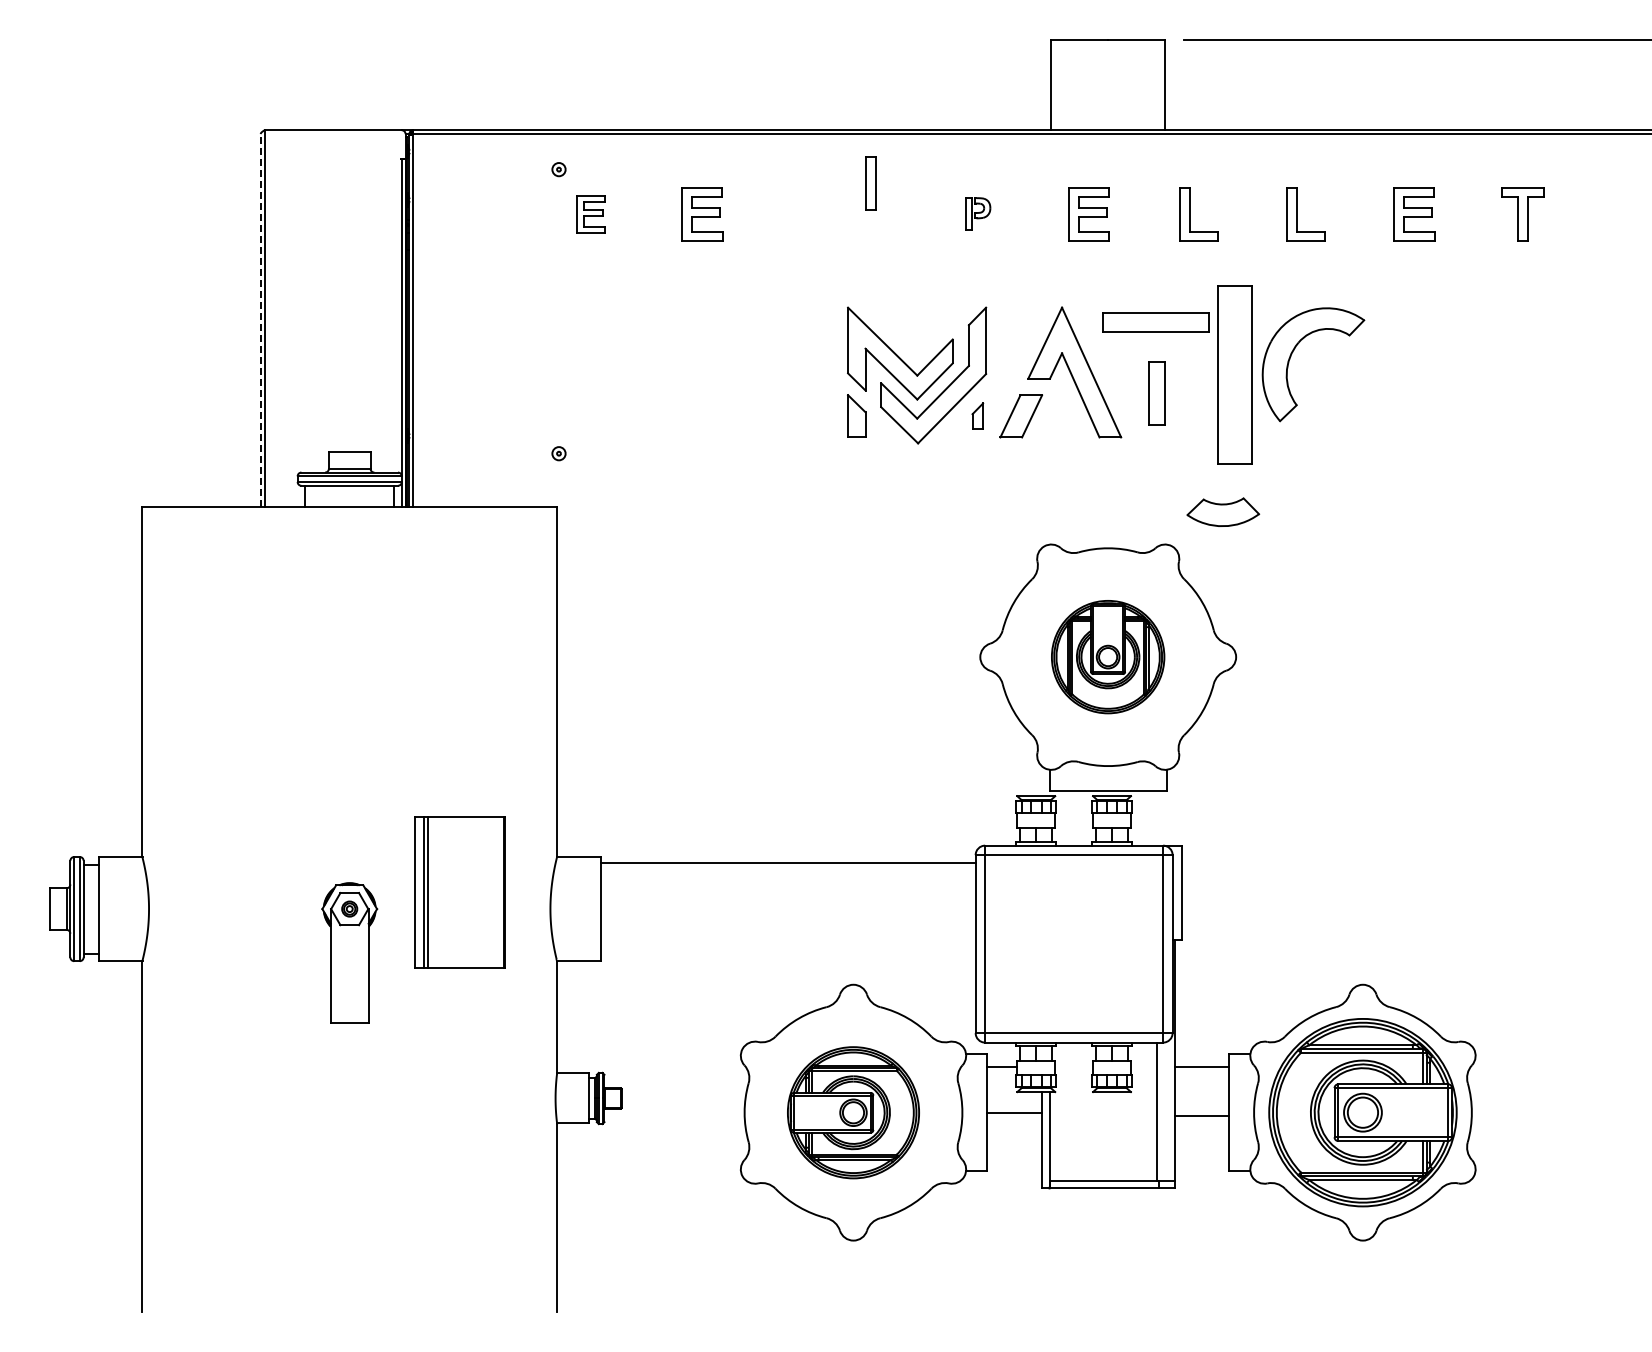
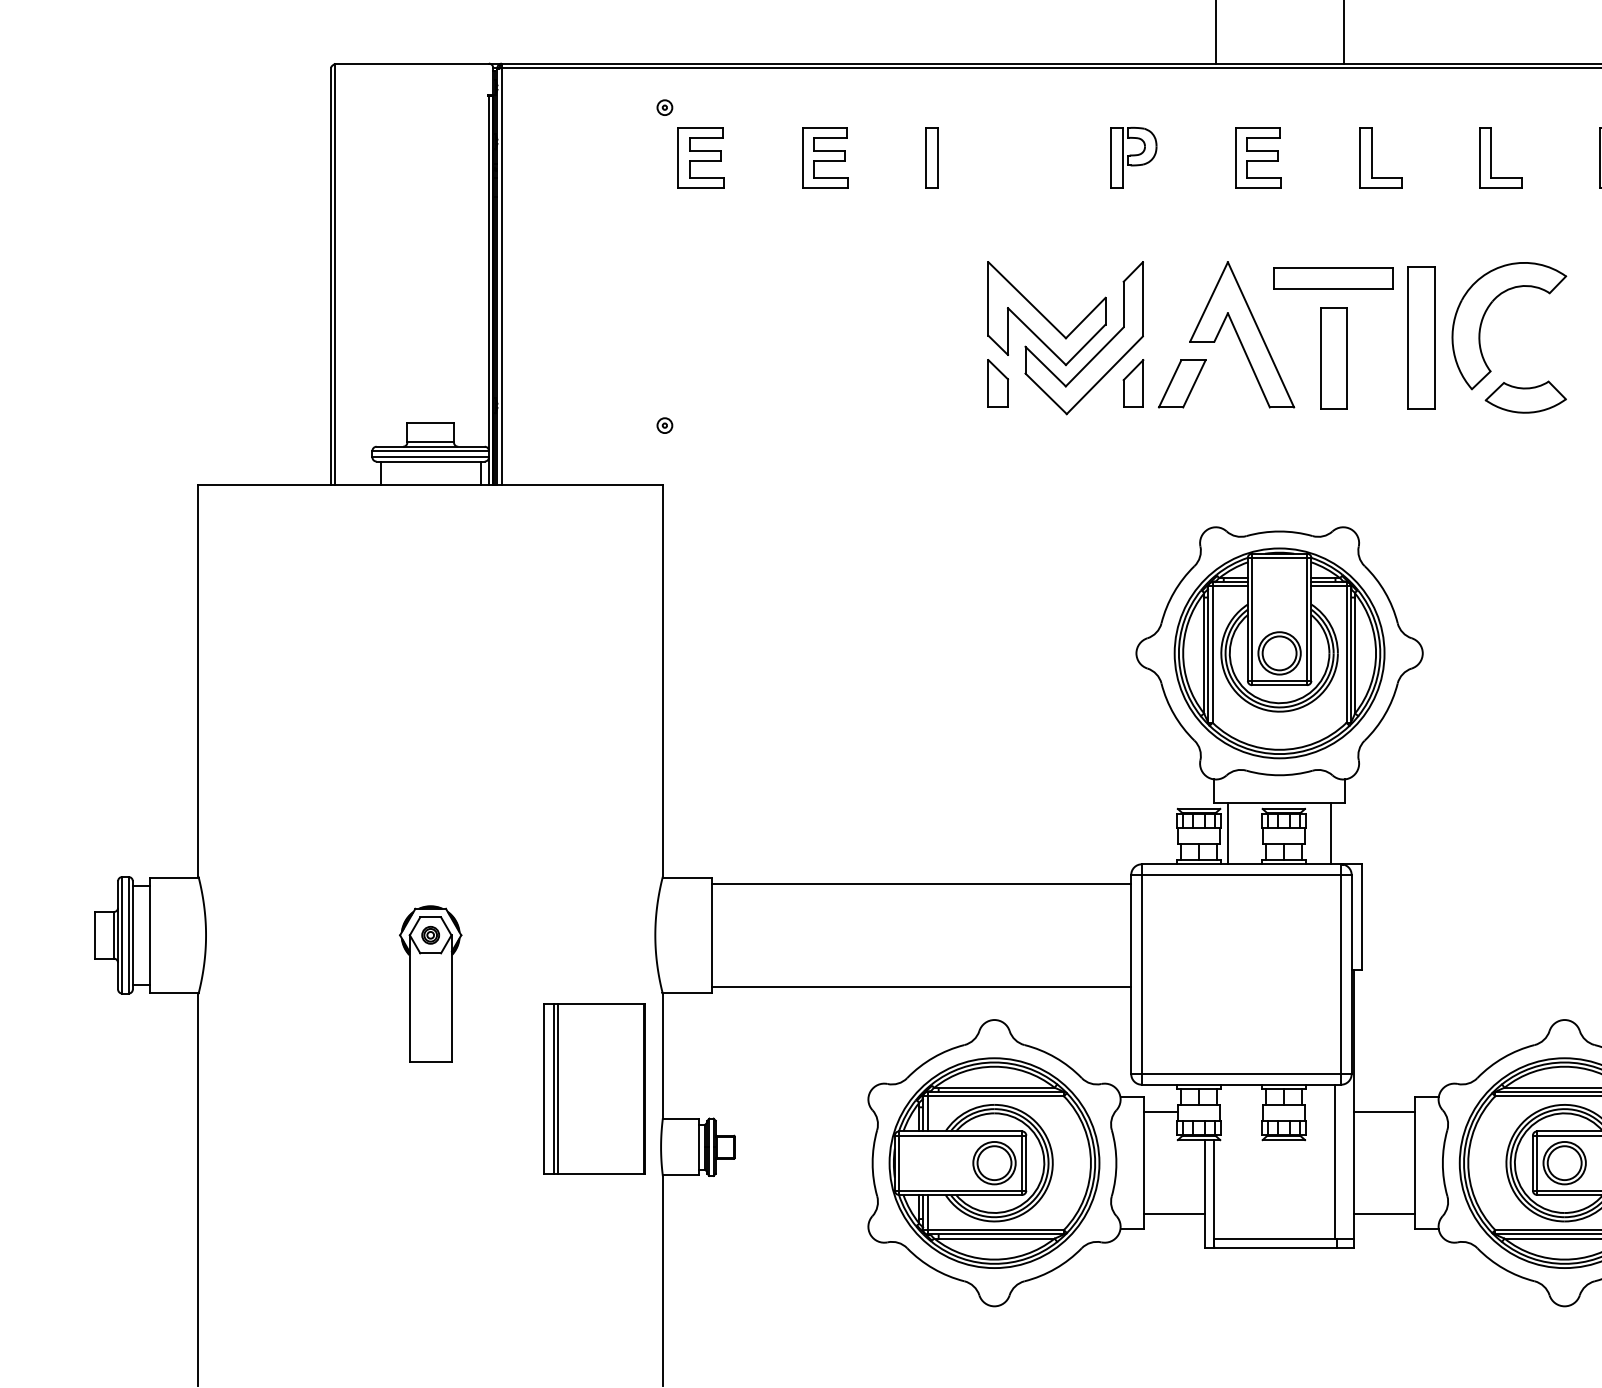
part: (870, 183) -> (931, 157), moved
part: (978, 213) -> (1134, 156), size x1.67
part: (590, 214) -> (700, 157), size x1.43
line: (260, 319) -> (330, 275), dashed -> solid
part: (1234, 375) -> (1420, 338), size x0.71
part: (1156, 393) -> (1333, 358), size x1.43
part: (977, 415) -> (1133, 382), size x1.67
part: (1223, 511) -> (1526, 396), moved
part: (1107, 656) -> (1278, 652), size x1.67
line: (1062, 817) -> (1228, 832), added
line: (1153, 817) -> (1330, 832), added
part: (459, 892) -> (593, 1089), moved
line: (787, 954) -> (920, 986), added
part: (853, 1112) -> (994, 1162), size x1.43
line: (1014, 1113) -> (1174, 1214), moved
line: (1201, 1116) -> (1383, 1214), moved

